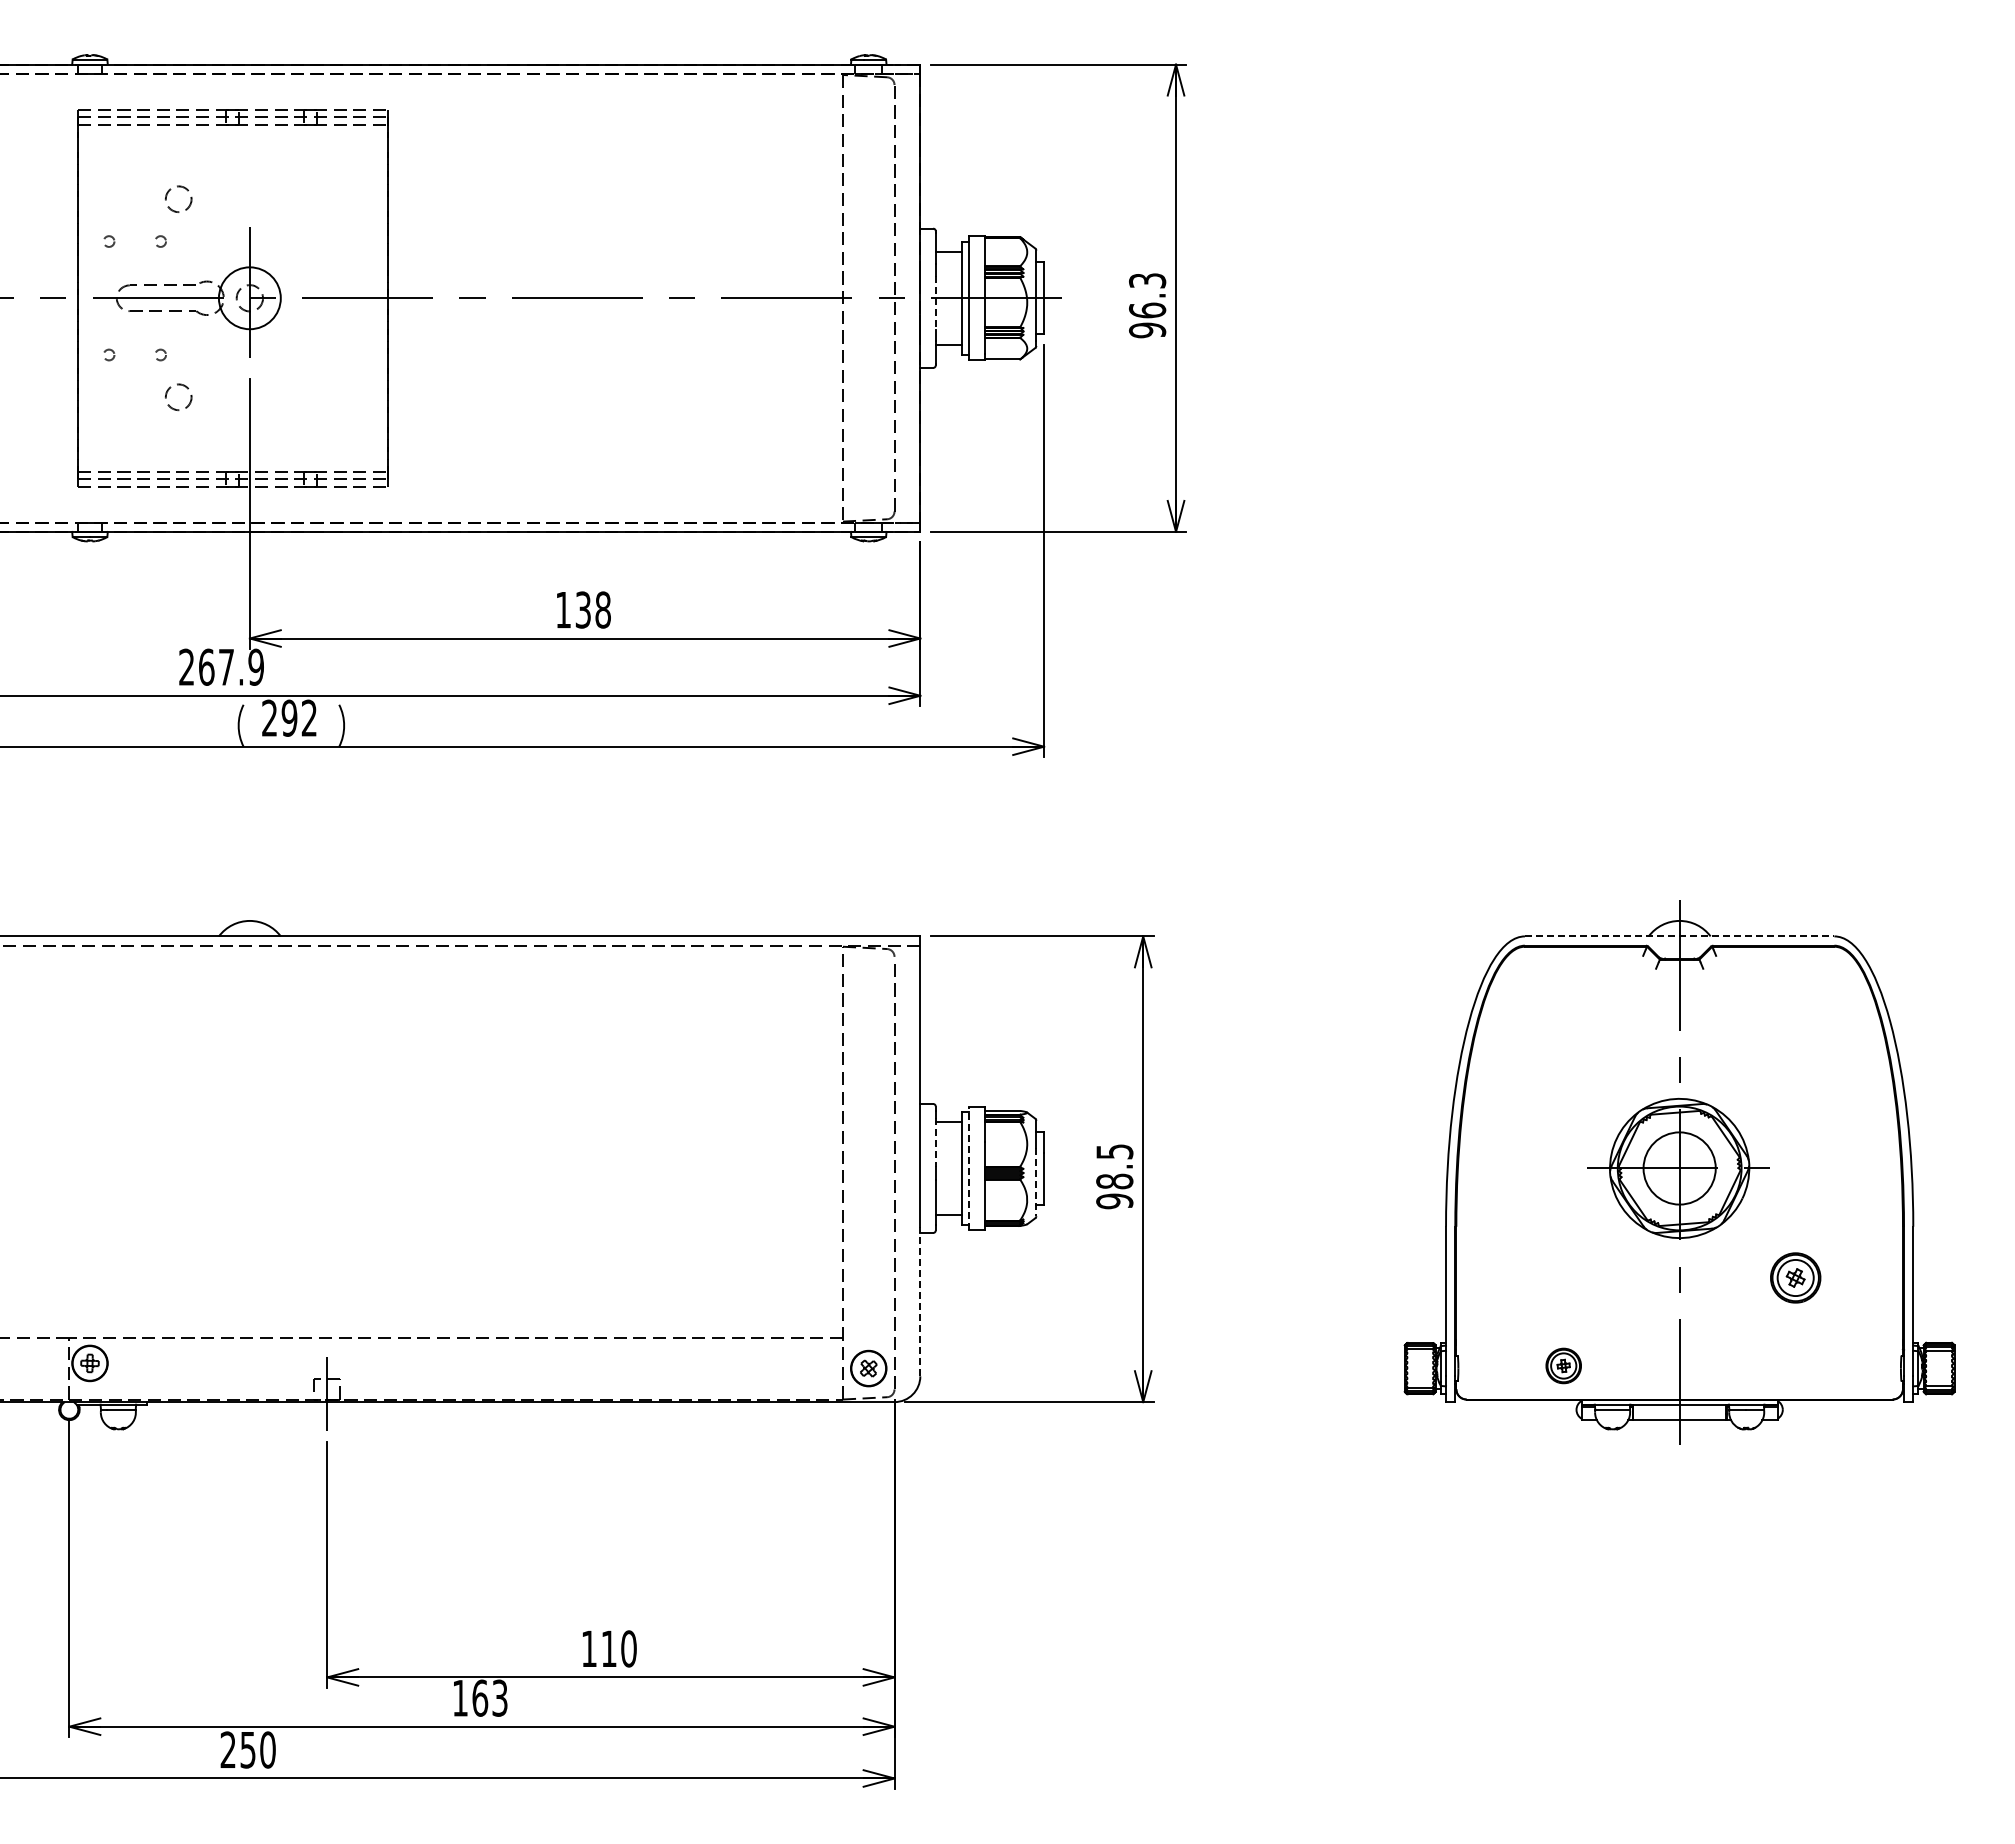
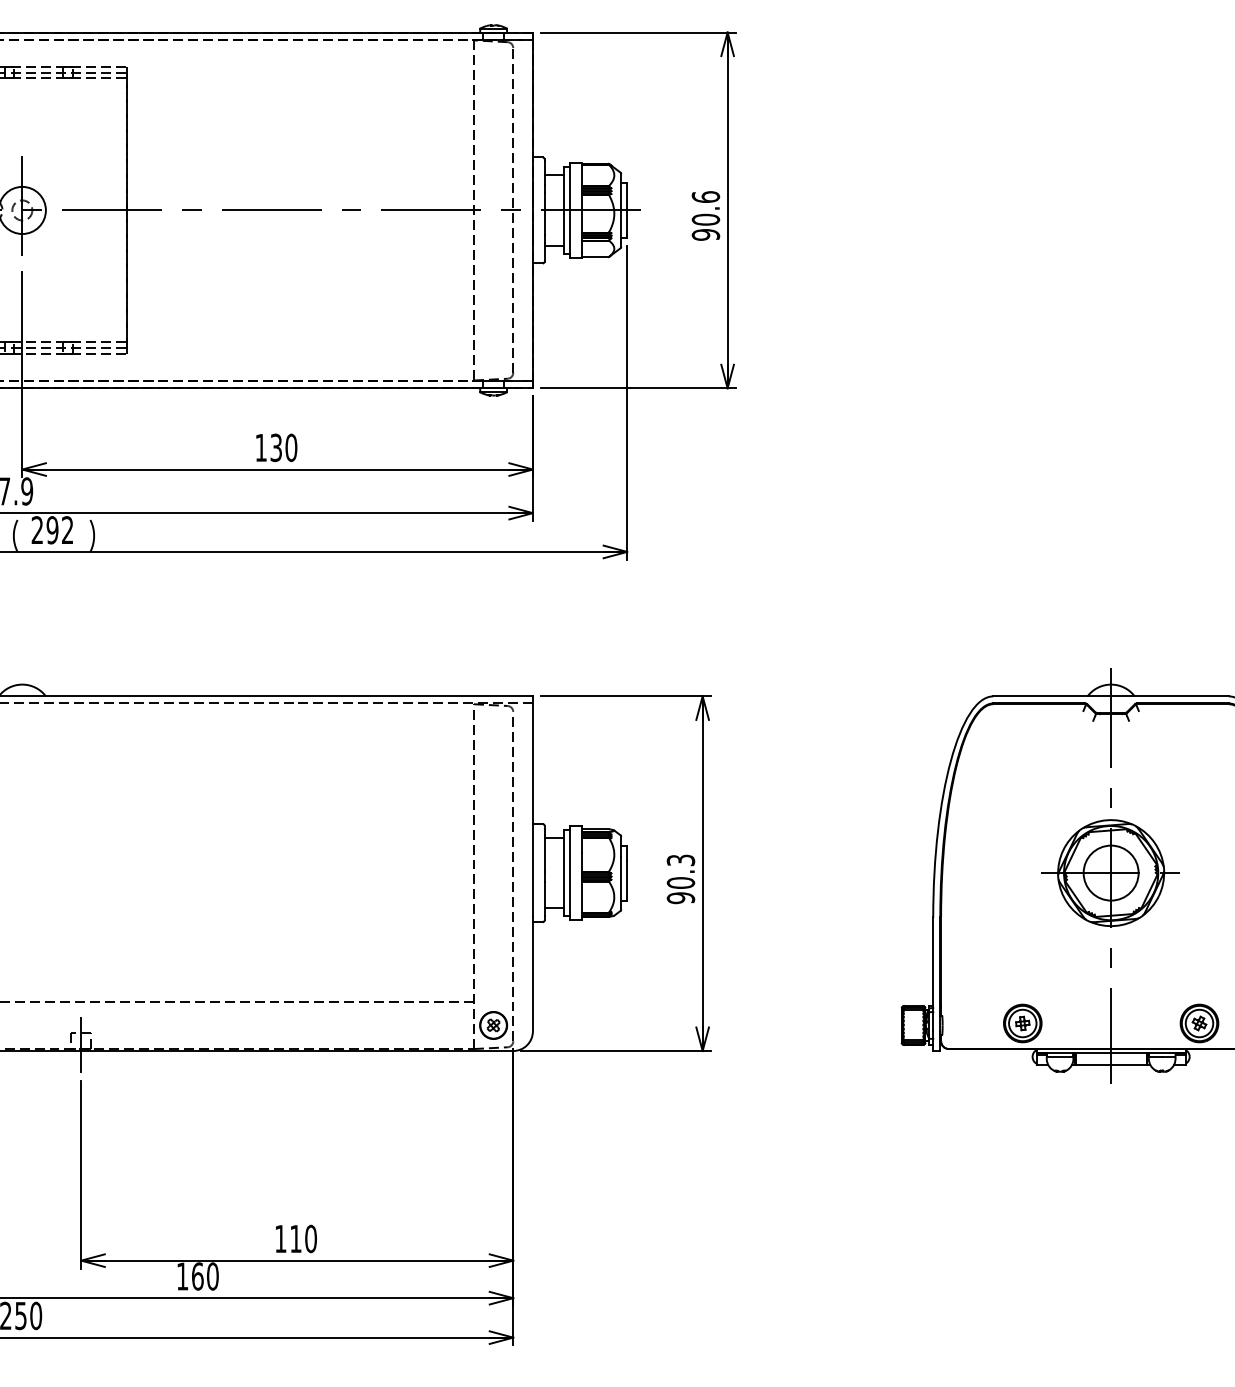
text: (1147, 295) -> (705, 208), 96.3 -> 90.6
line: (935, 303) -> (544, 214), dashed -> solid
text: (603, 609) -> (291, 447), 138 -> 130
line: (1679, 936) -> (1111, 696), dashed -> solid
line: (935, 1142) -> (544, 853), dashed -> solid
text: (1114, 1166) -> (680, 871), 98.5 -> 90.3
line: (969, 1168) -> (570, 873), dashed -> solid
line: (1036, 1182) -> (621, 883), dashed -> solid
part: (1795, 1277) -> (1199, 1023), moved
line: (920, 1301) -> (533, 974), dashed -> solid
part: (1563, 1365) -> (1022, 1023), size x1.43
text: (499, 1697) -> (212, 1275), 163 -> 160

